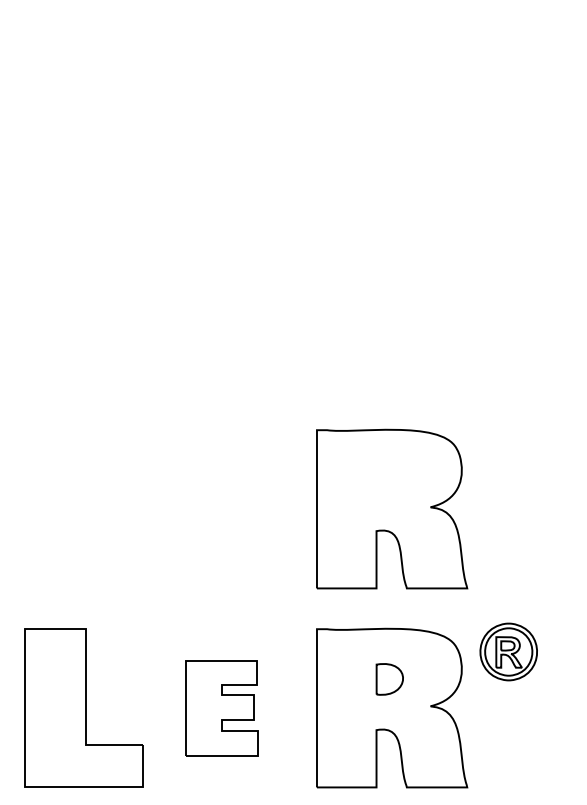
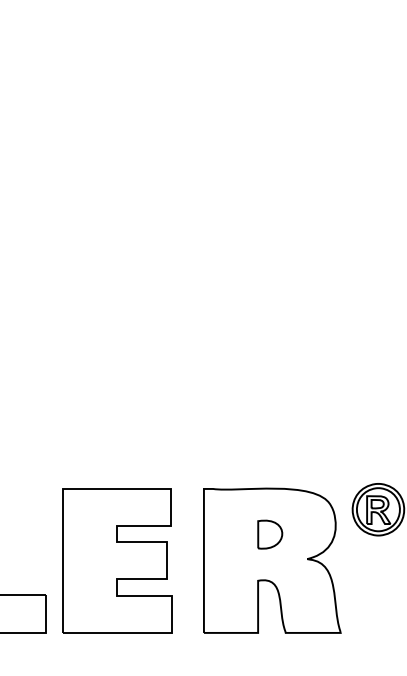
part: (392, 508) -> (272, 379), removed
part: (221, 707) -> (117, 560), size x1.67

